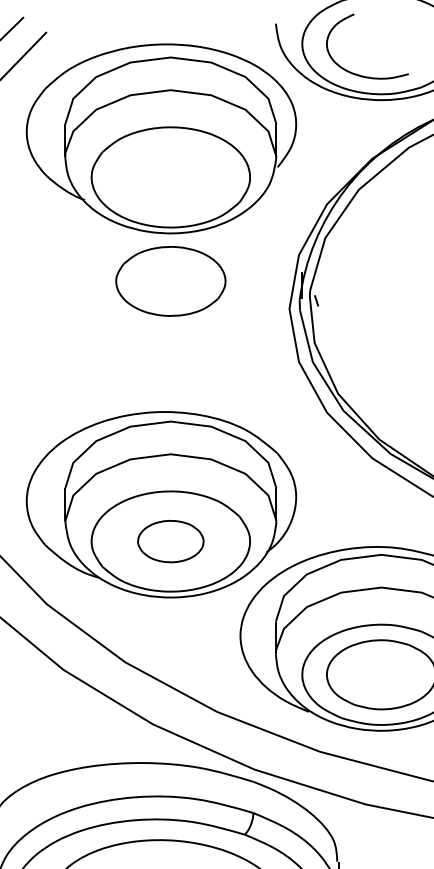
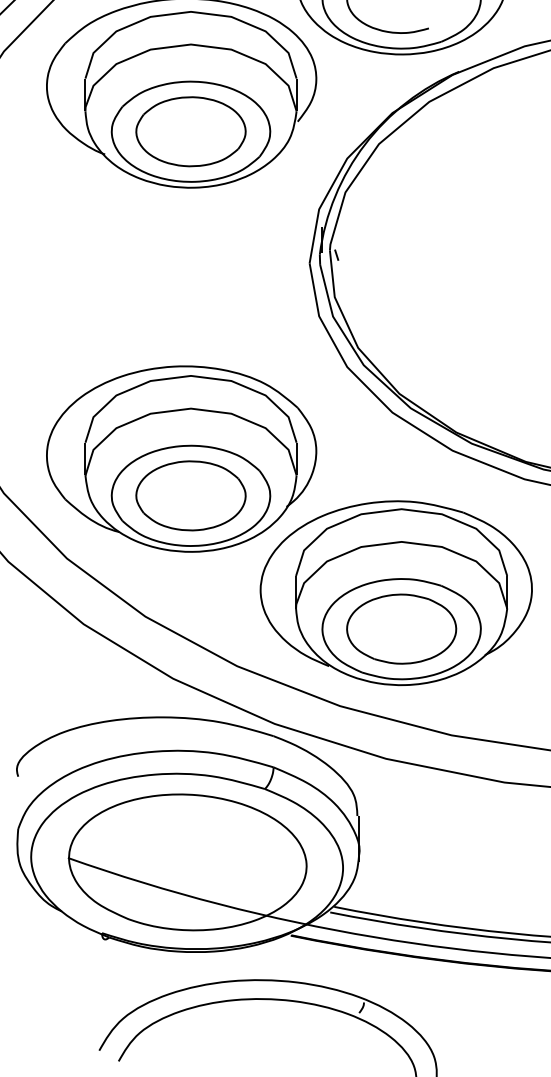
part: (170, 281) -> (190, 131), moved
part: (170, 541) -> (190, 495), size x1.67

